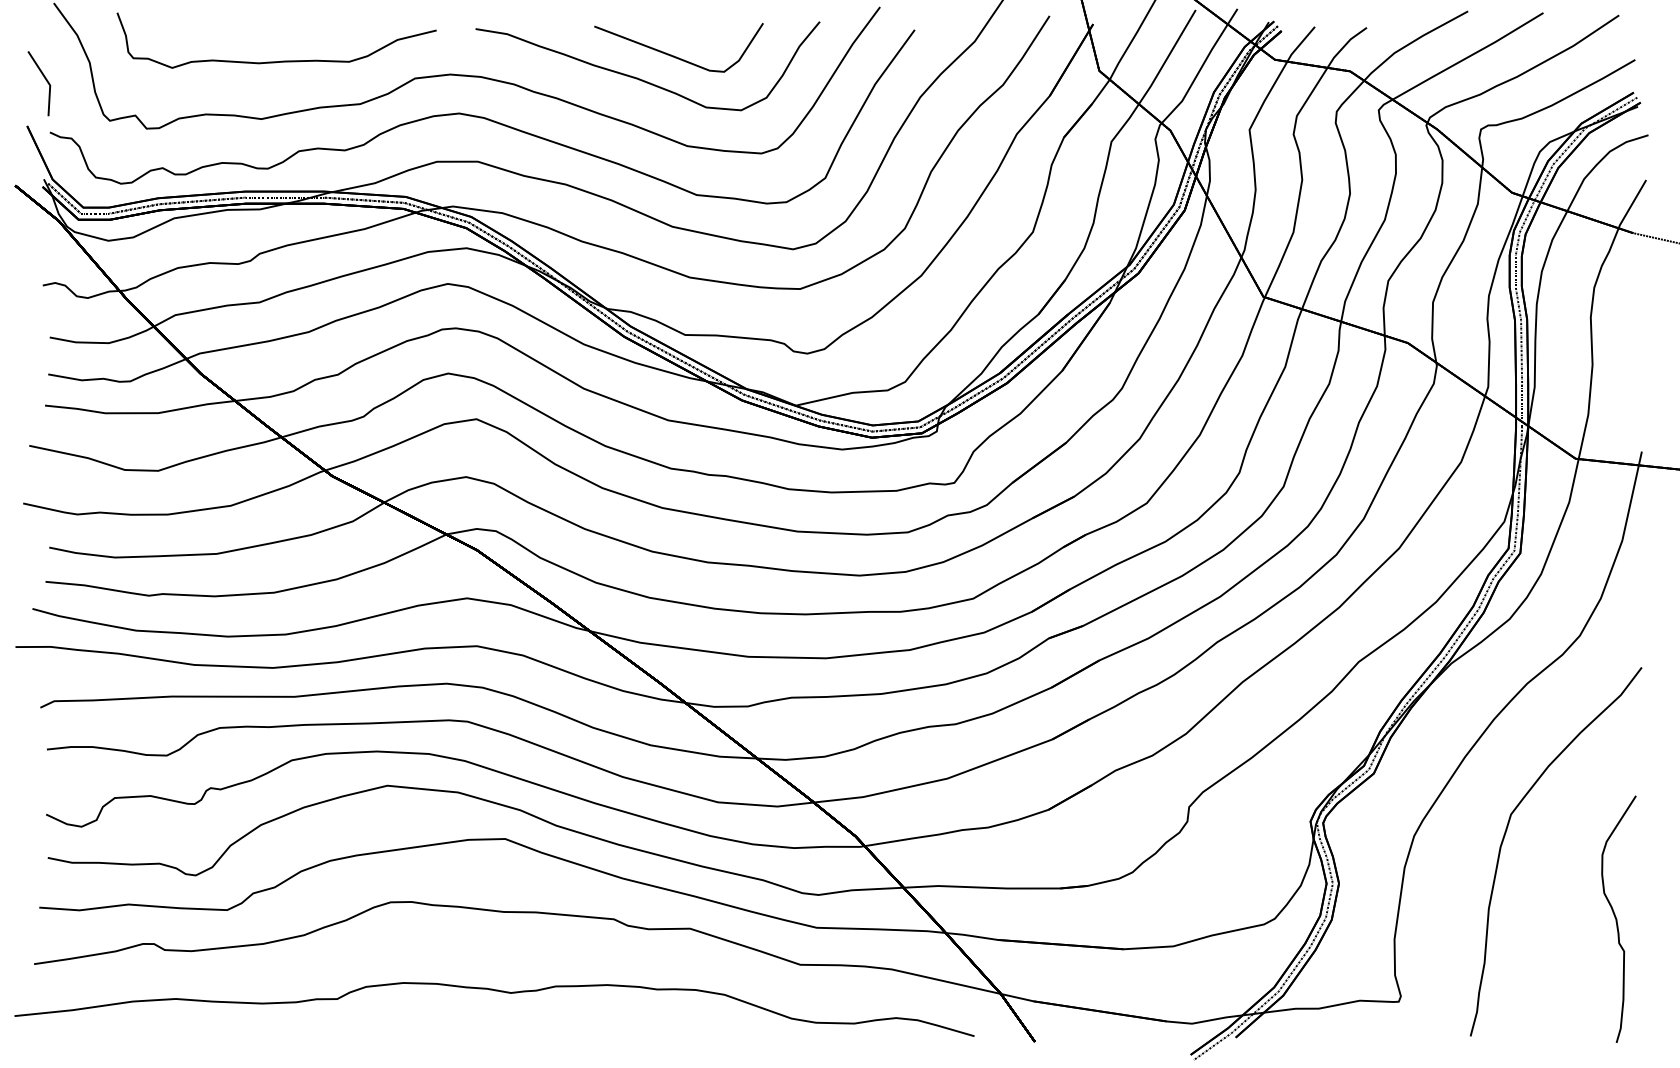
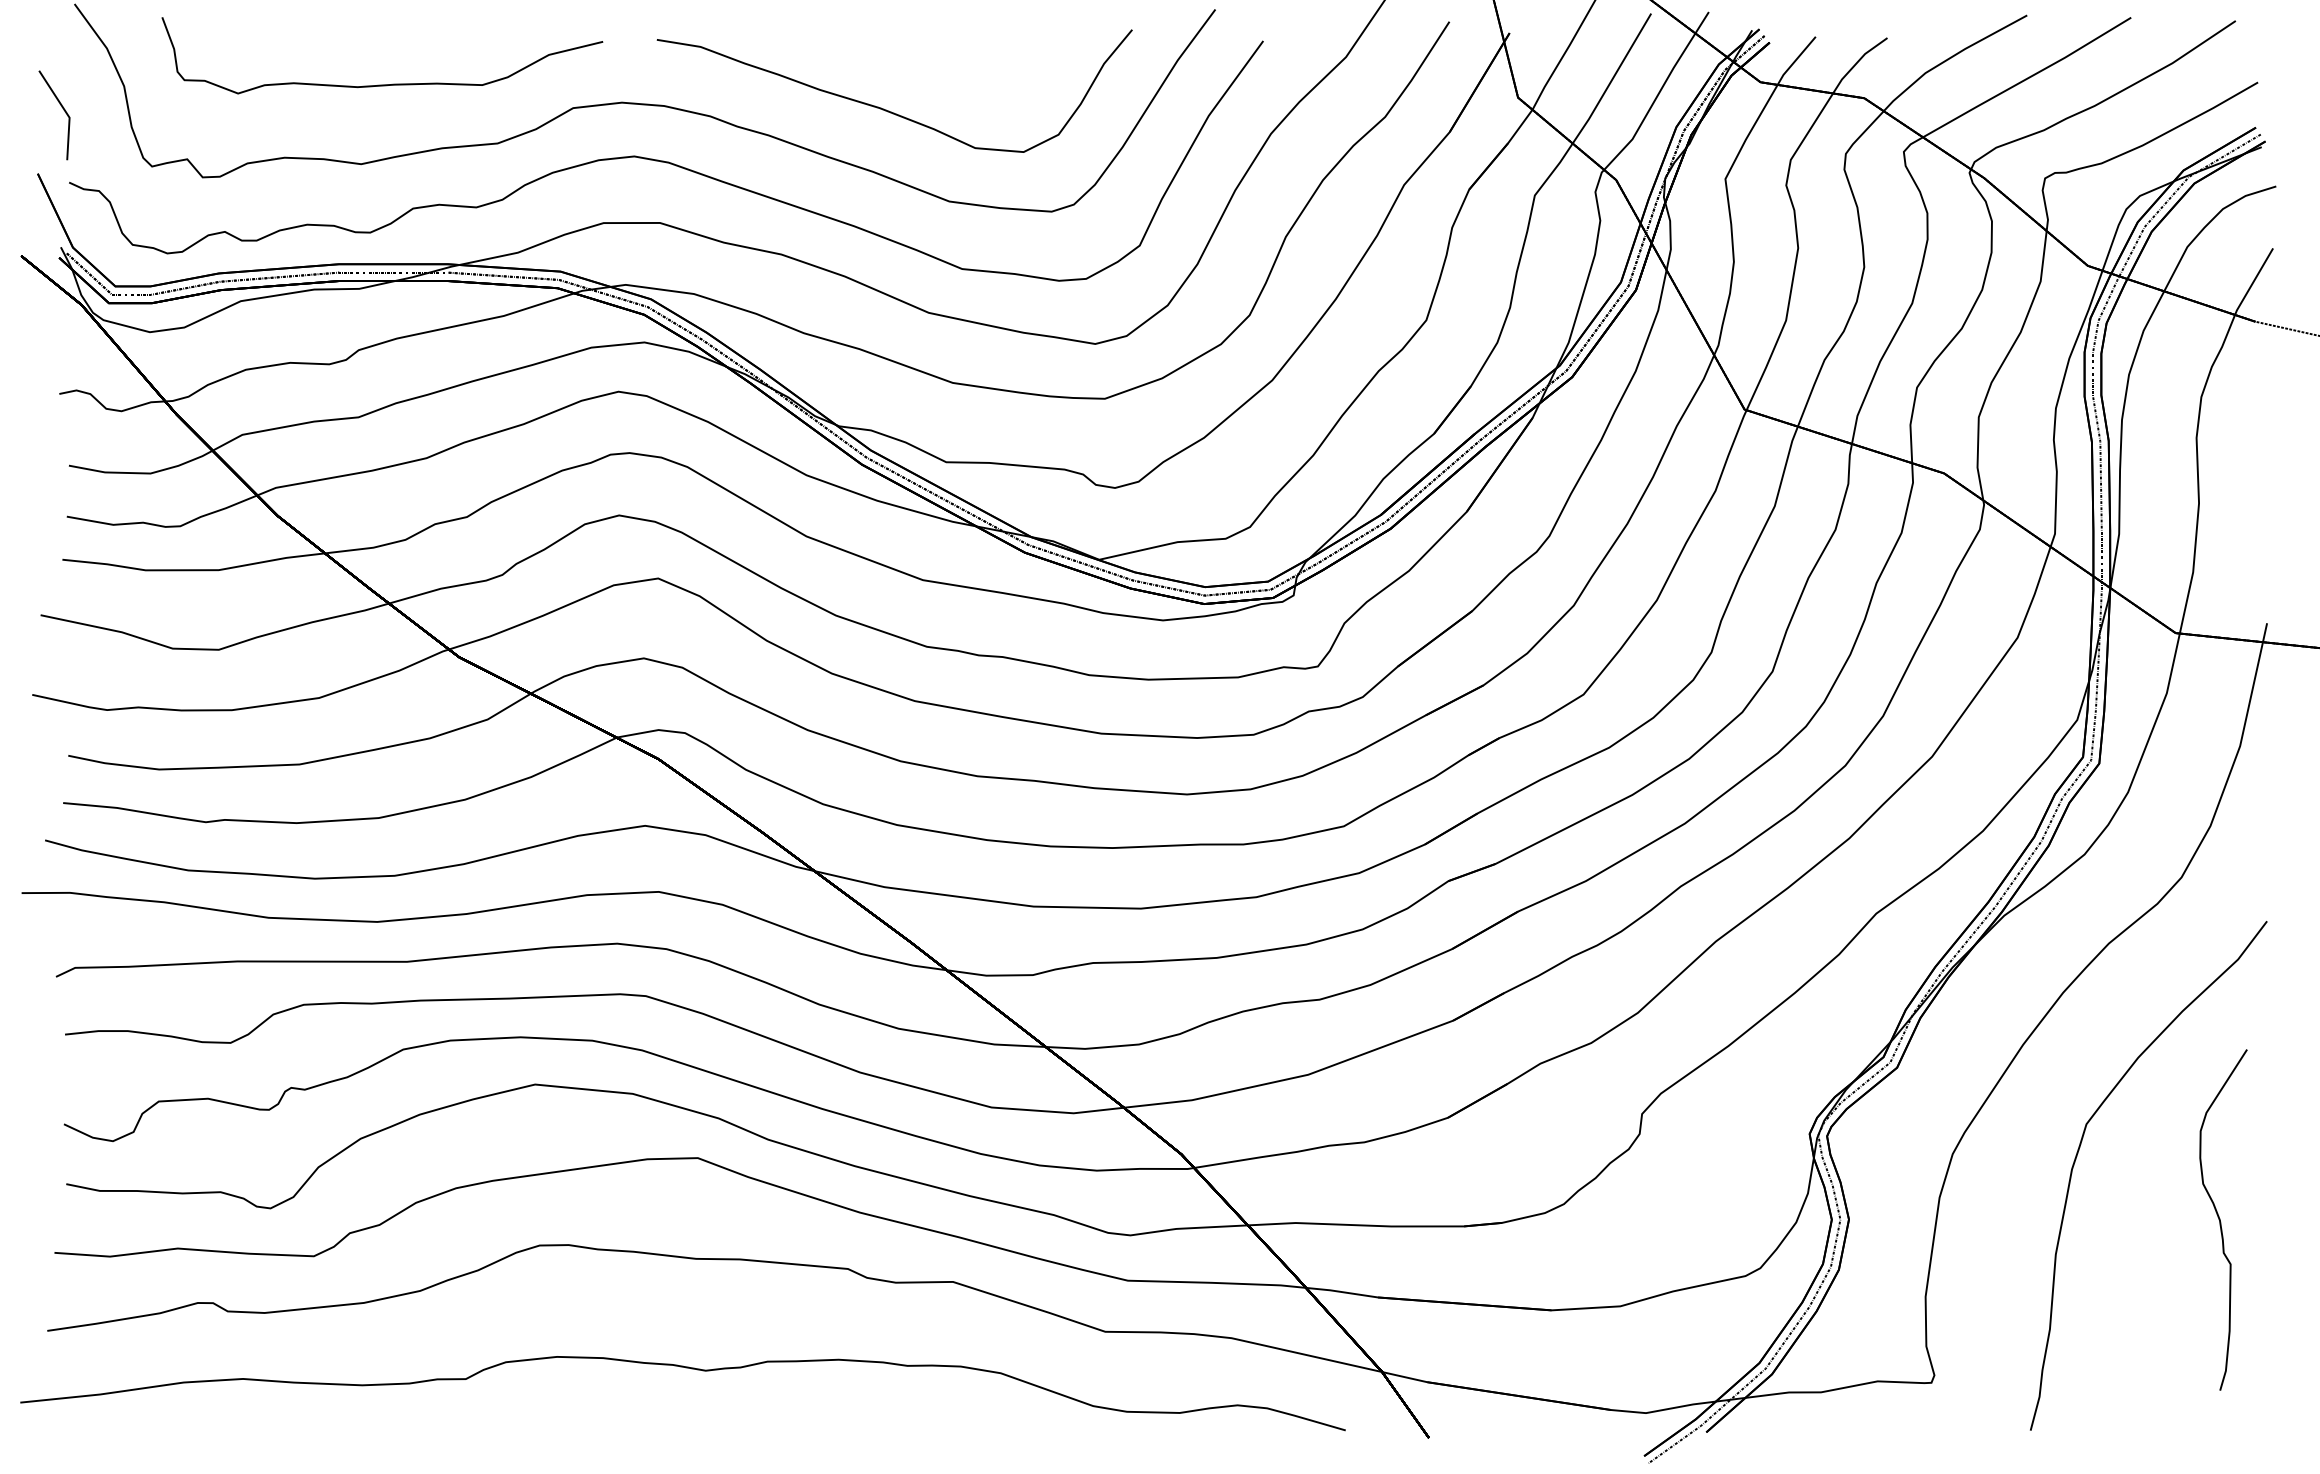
curve: (675, 56) -> (932, 77), removed
part: (1618, 918) -> (2223, 1219), moved

